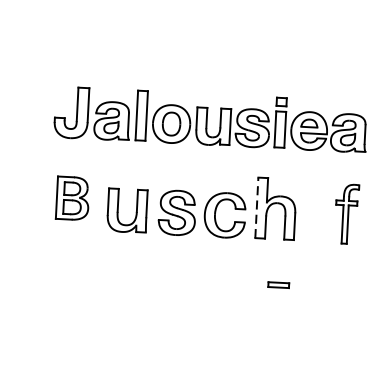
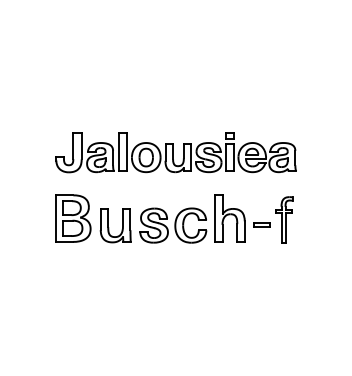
part: (73, 198) -> (73, 218), size x1.43
line: (257, 207) -> (215, 218), dashed -> solid
part: (278, 284) -> (261, 224), moved

